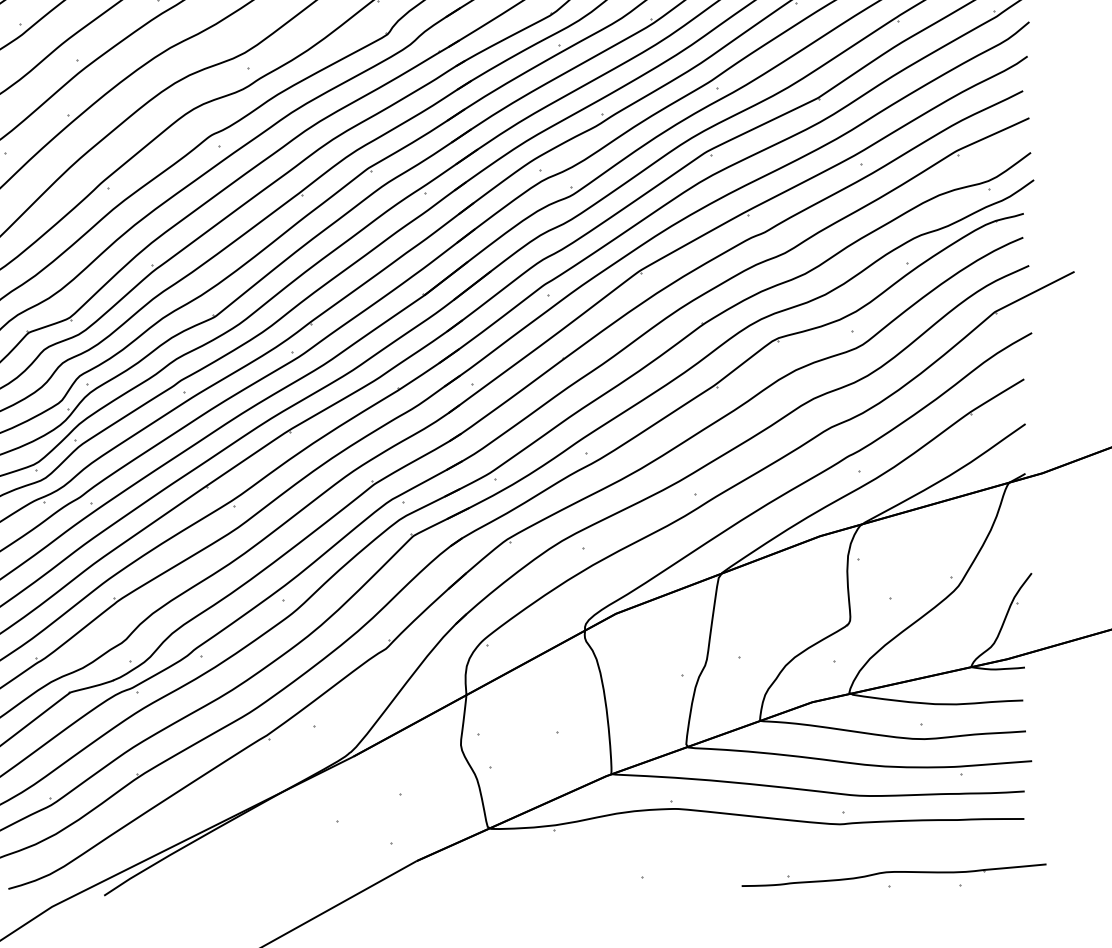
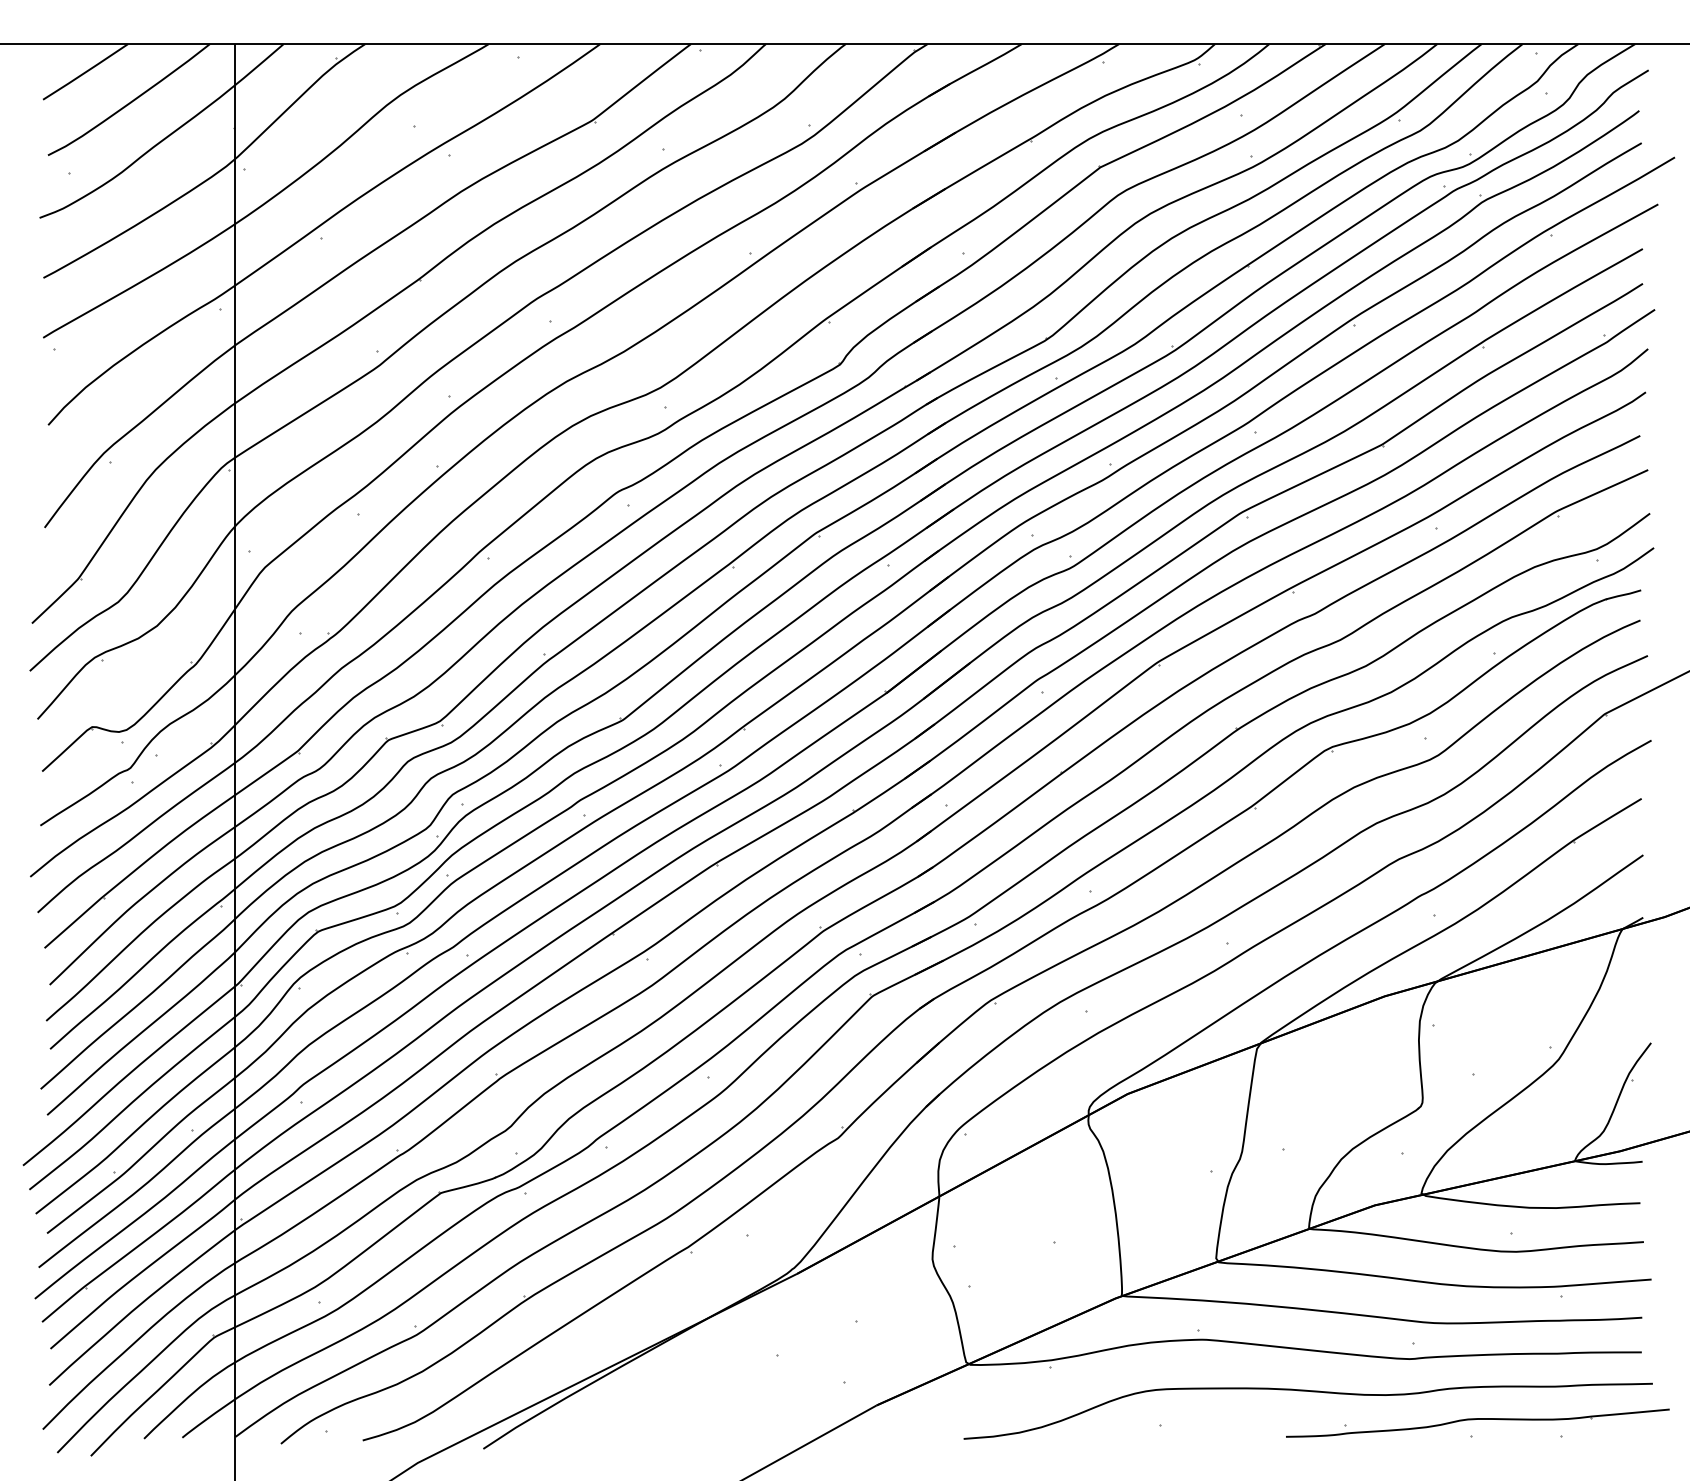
curve: (761, 850) -> (1311, 1392), added

